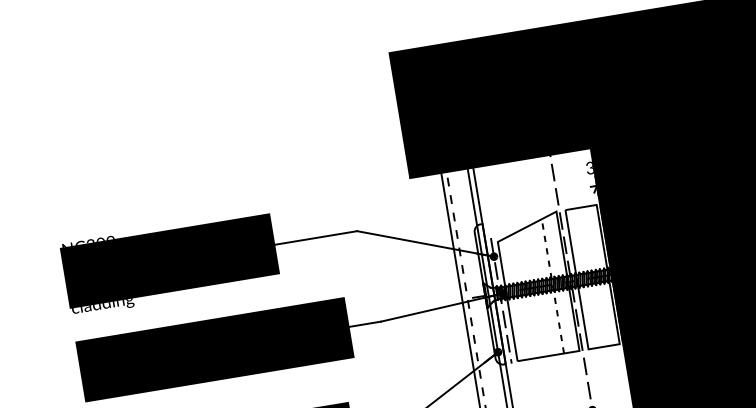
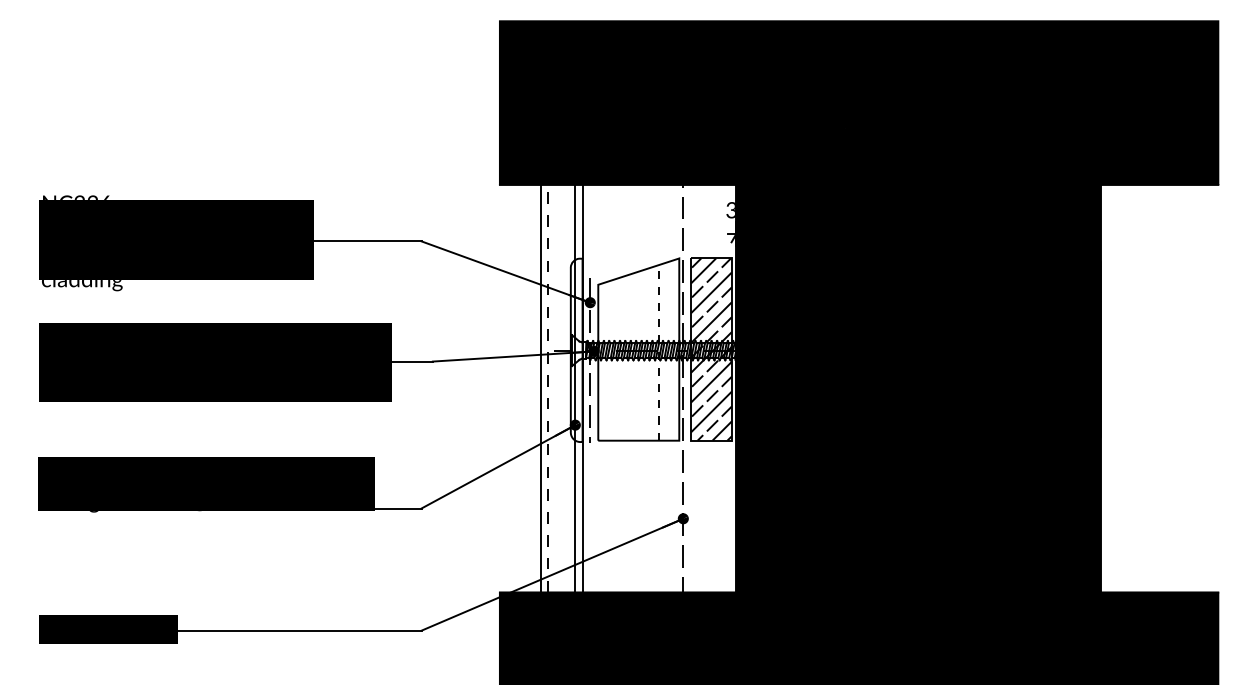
text: (105, 238) -> (99, 197), NC309 -> NC226
hatch: (592, 277) -> (711, 349), added

